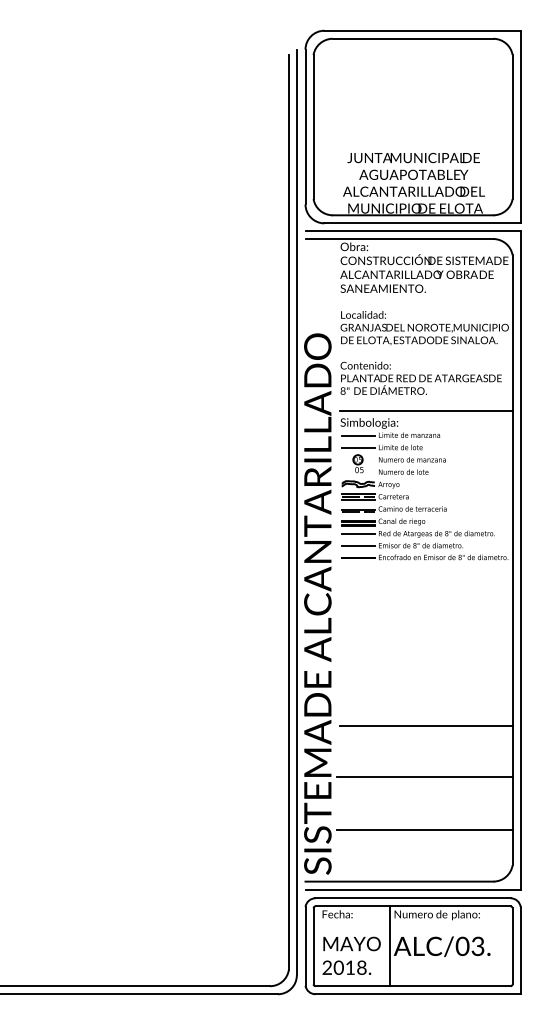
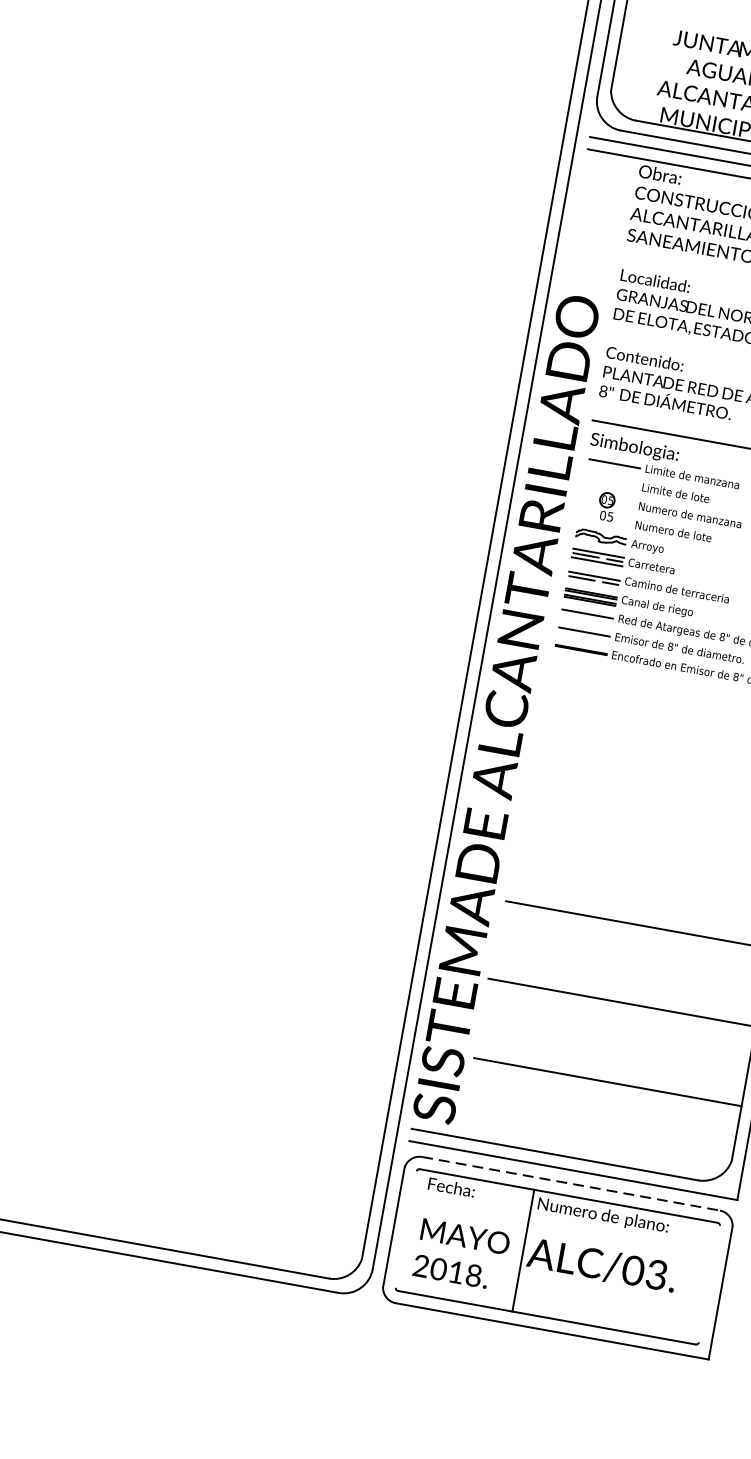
line: (358, 448) -> (611, 483), removed
line: (413, 898) -> (571, 1184), solid -> dashed
line: (313, 946) -> (406, 1229), removed
line: (512, 946) -> (709, 1284), removed

